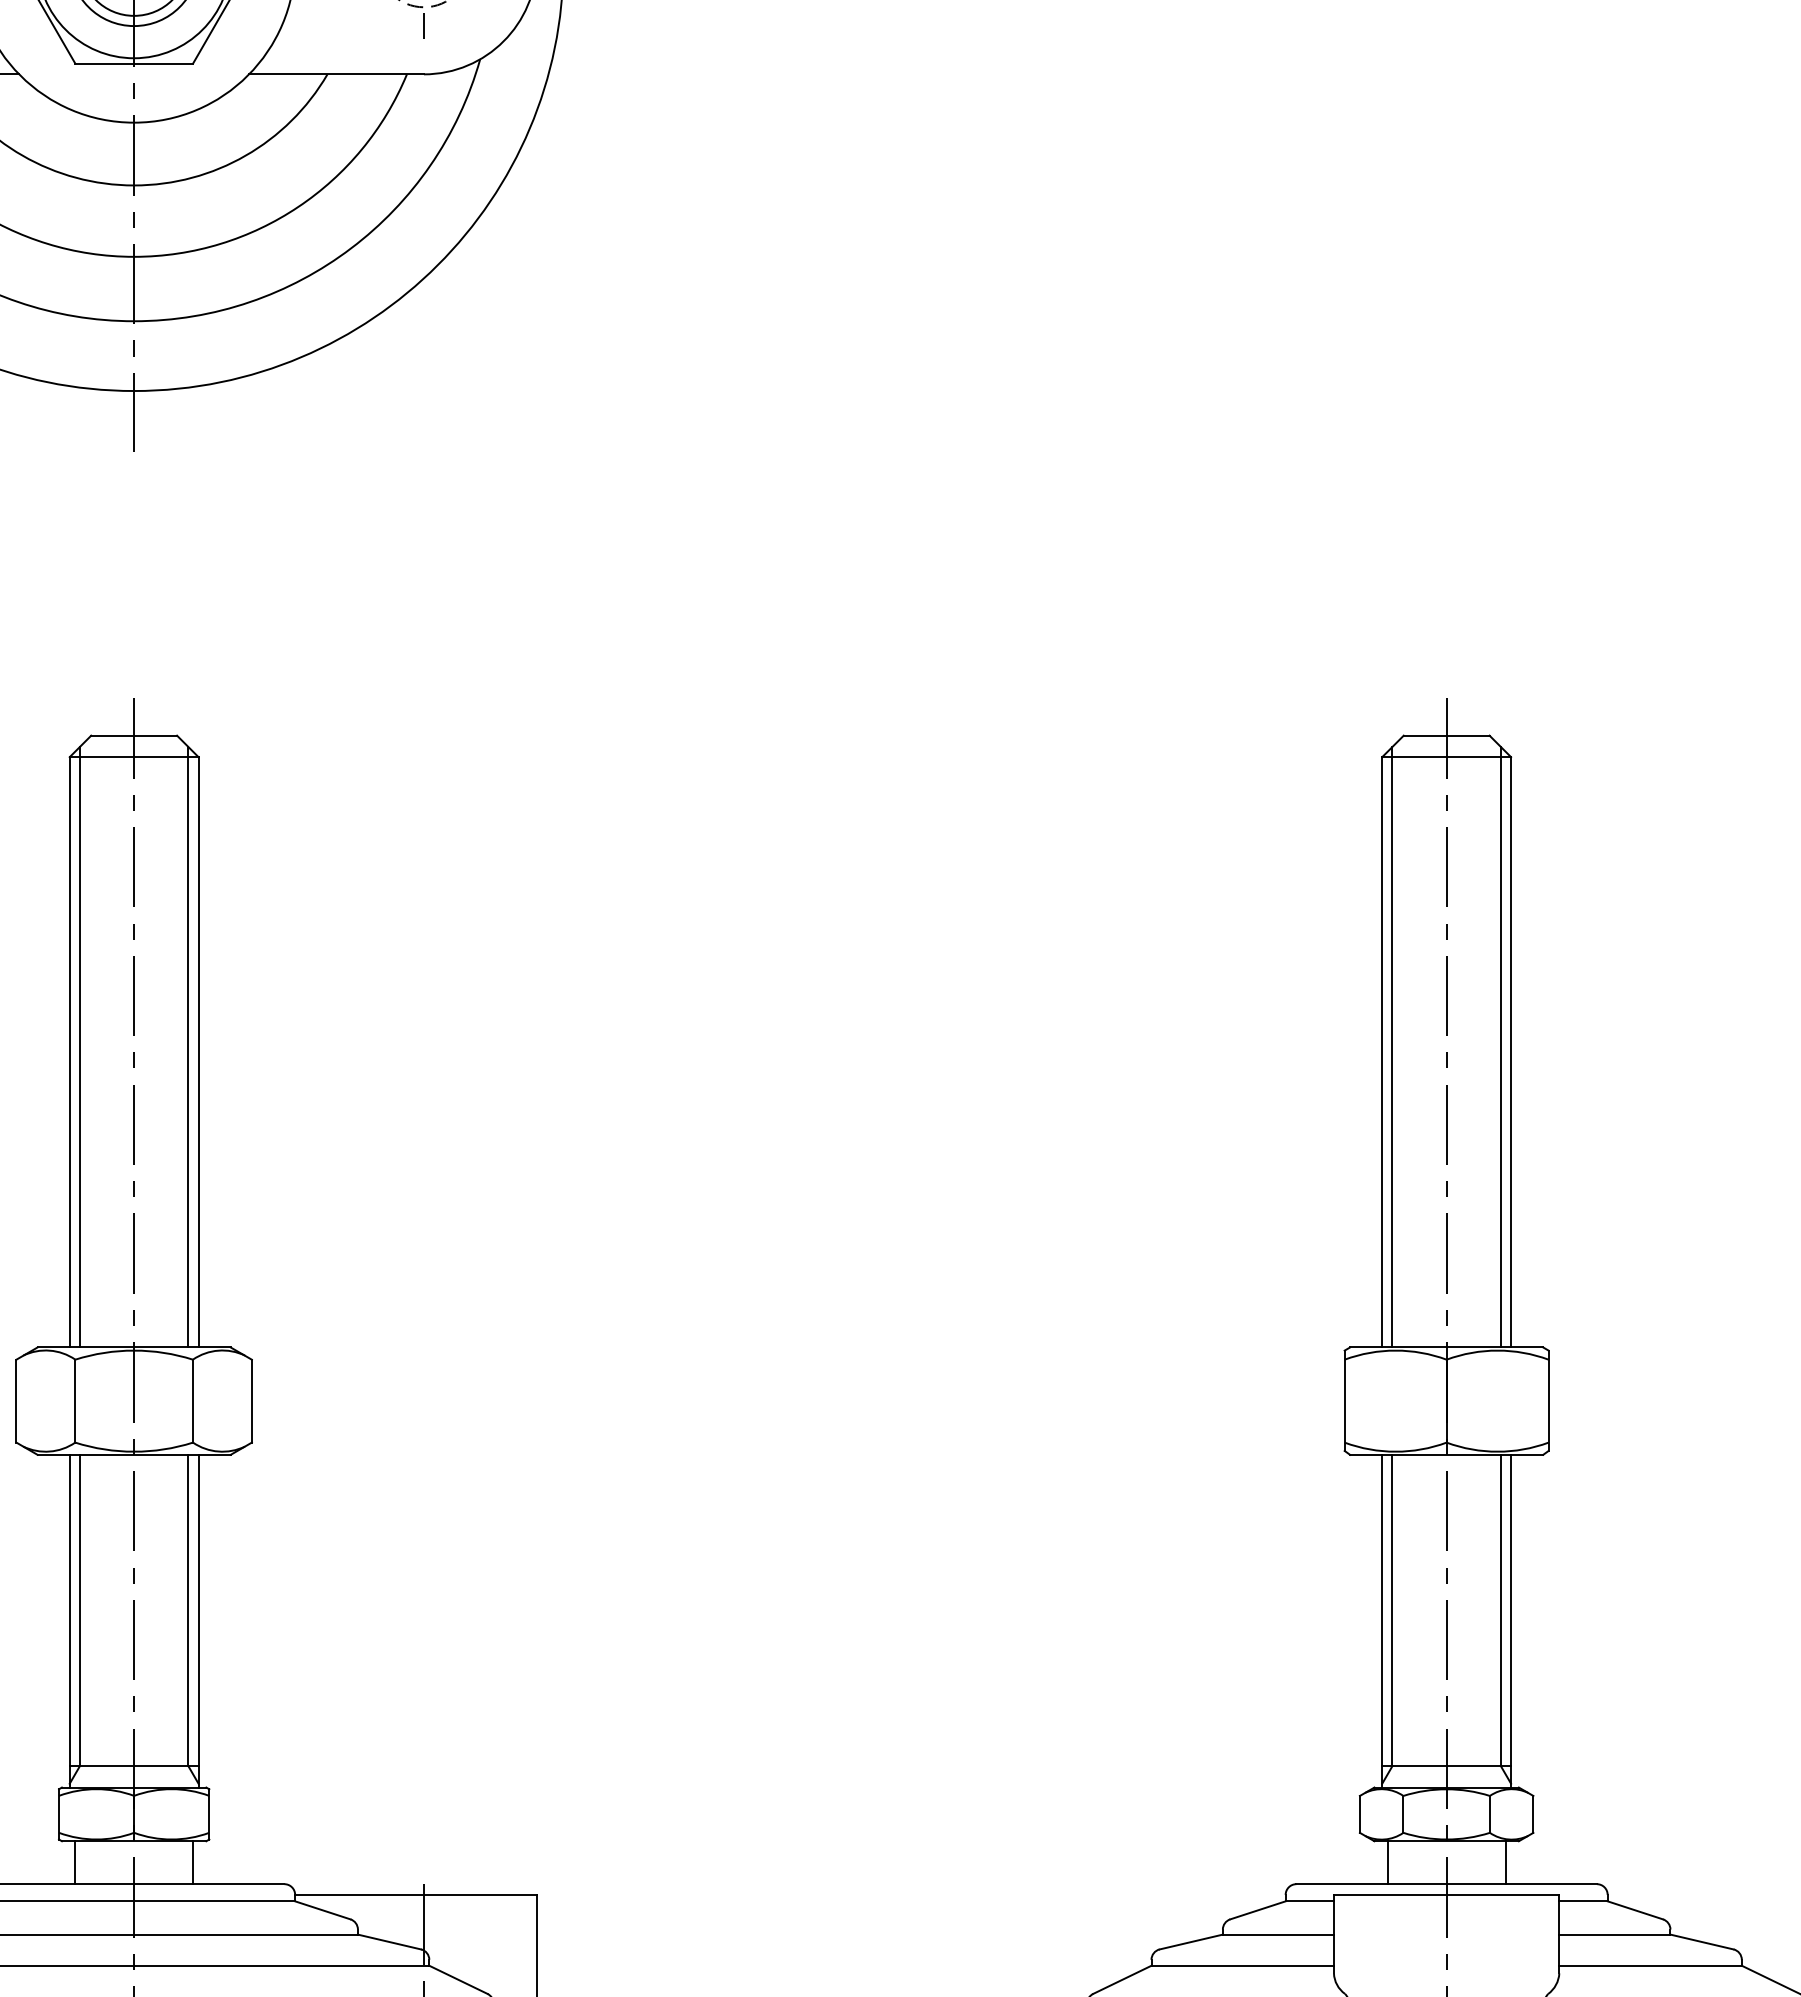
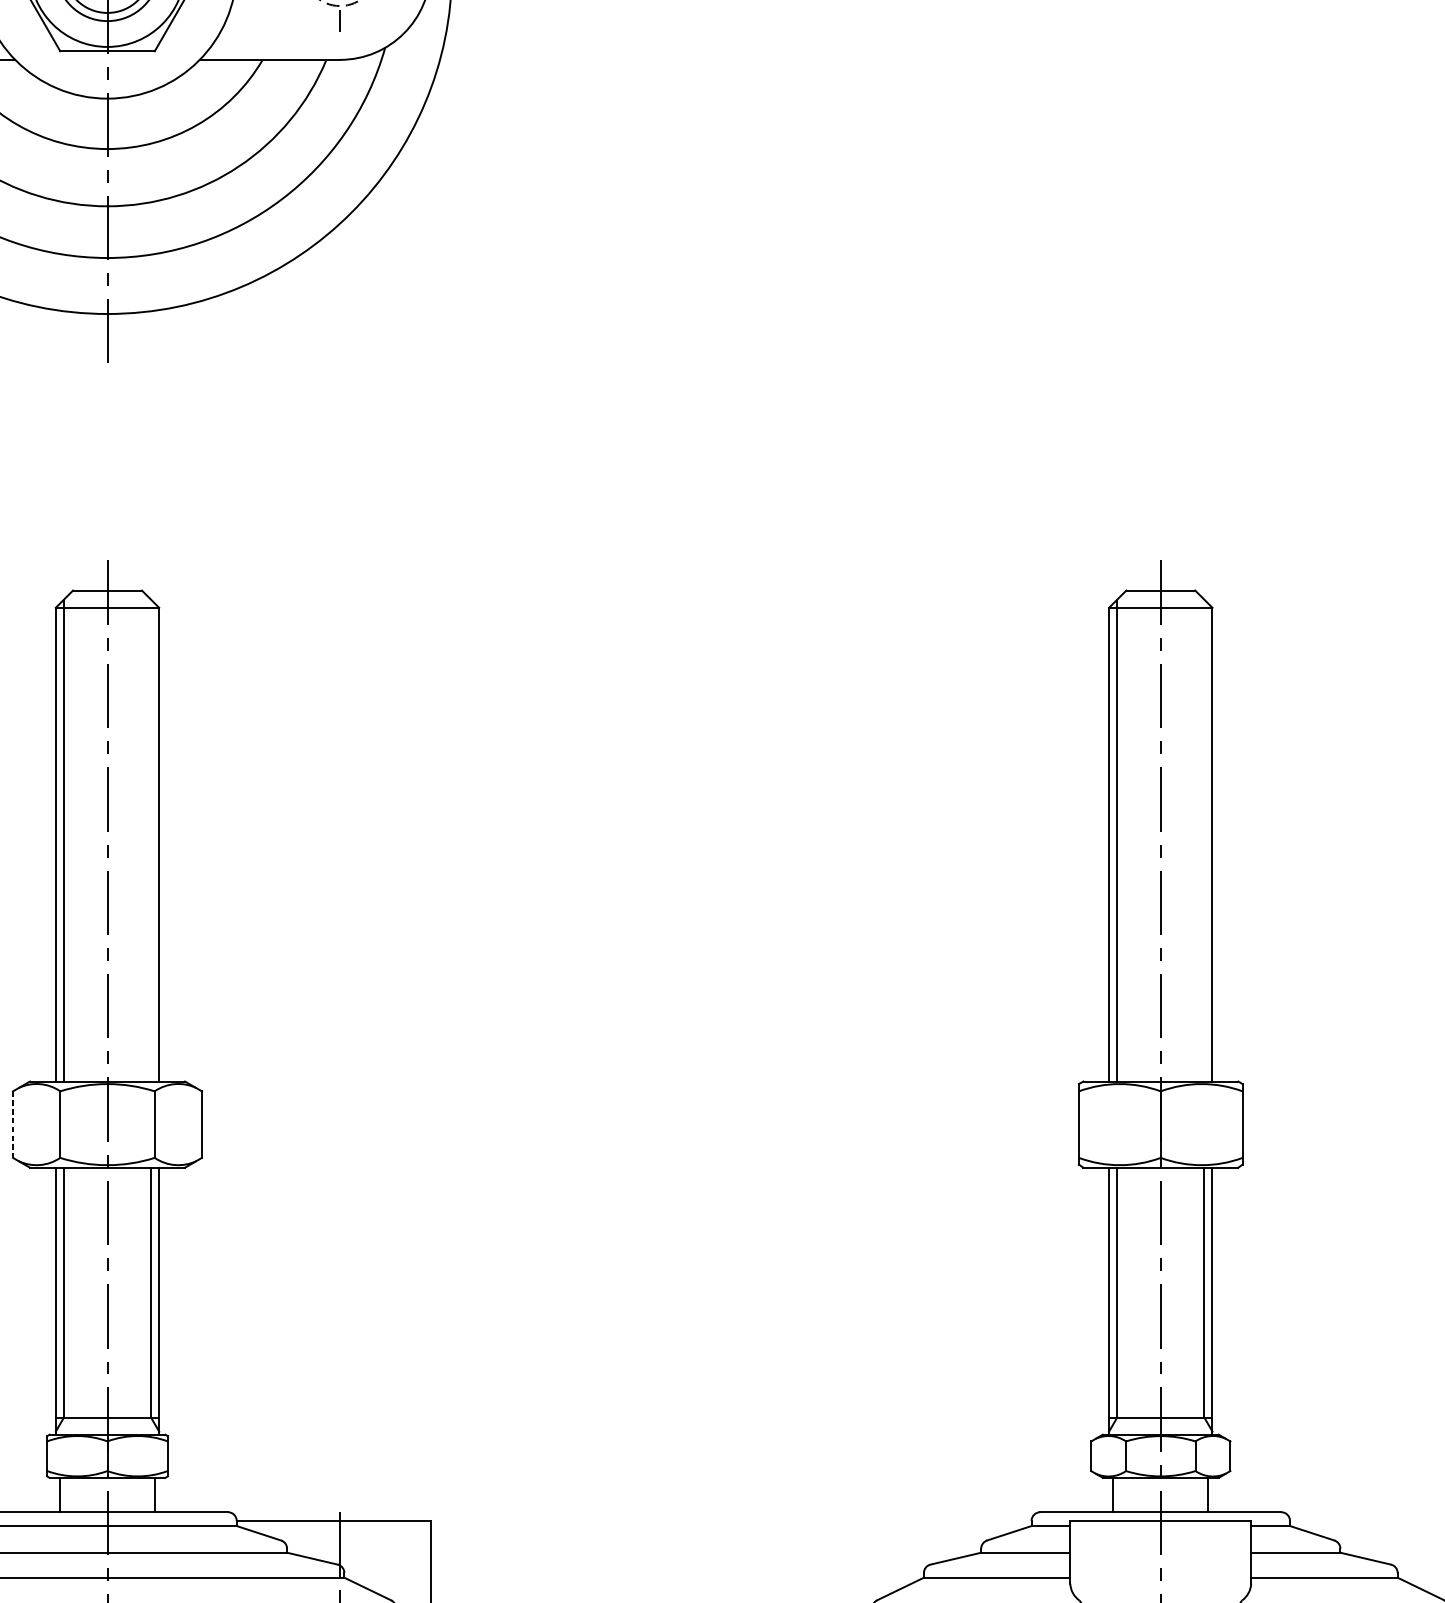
line: (188, 1046) -> (151, 840), removed
line: (1500, 1046) -> (1204, 840), removed
line: (16, 1401) -> (13, 1124), solid -> dashed

